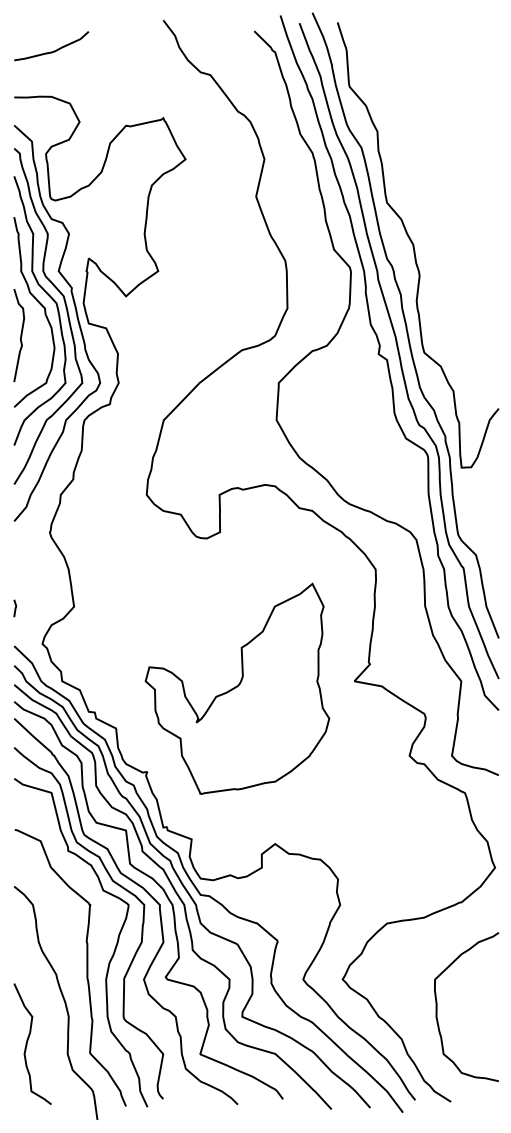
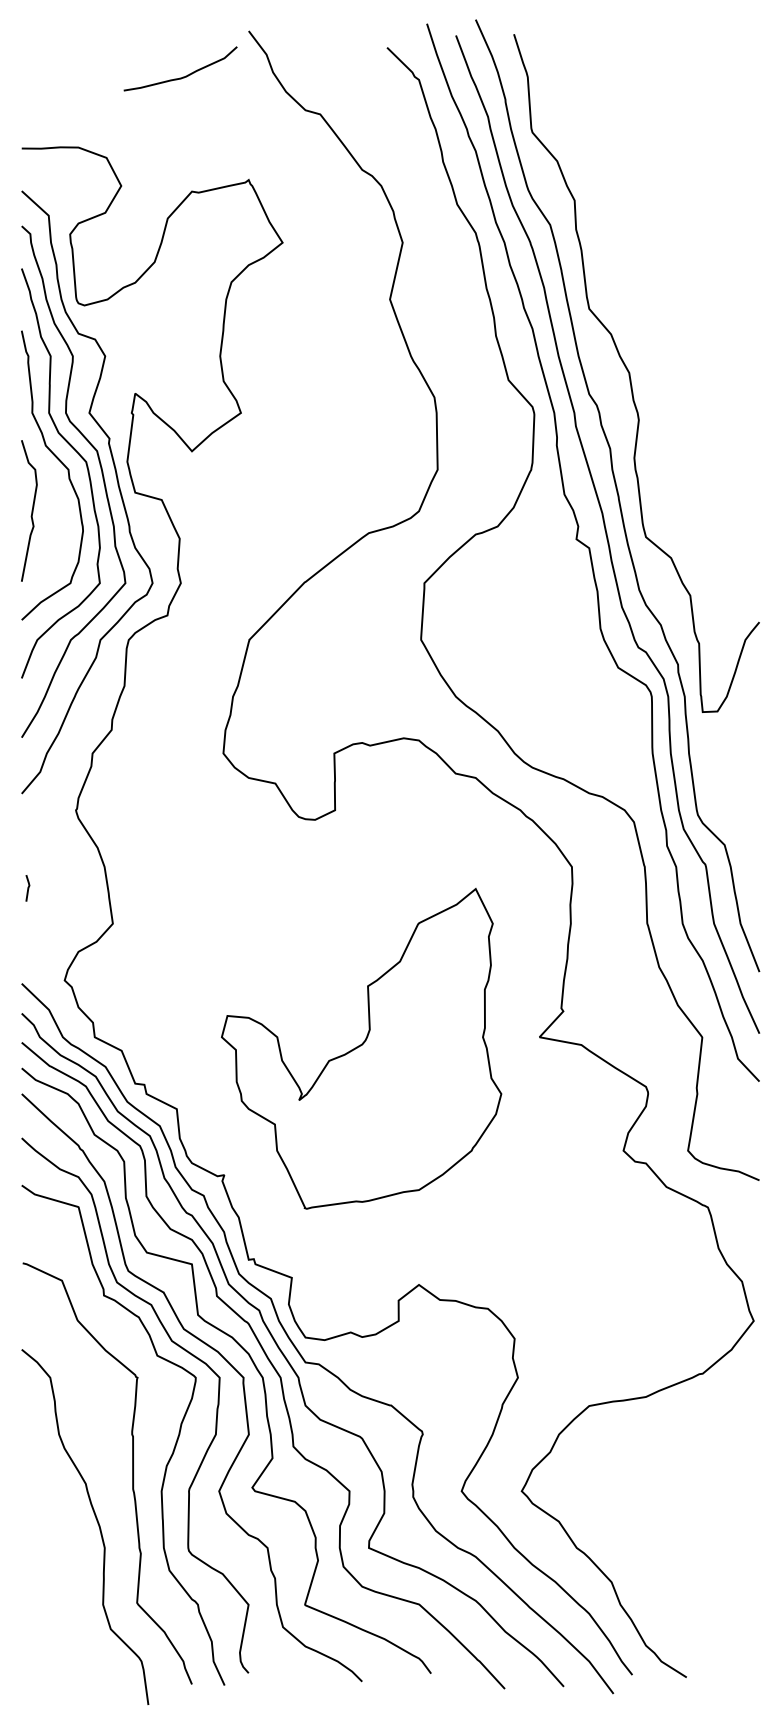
curve: (53, 50) -> (183, 75), moved
line: (15, 608) -> (28, 888), moved
curve: (437, 1006) -> (666, 1532), removed
curve: (28, 1040) -> (43, 1584), removed

